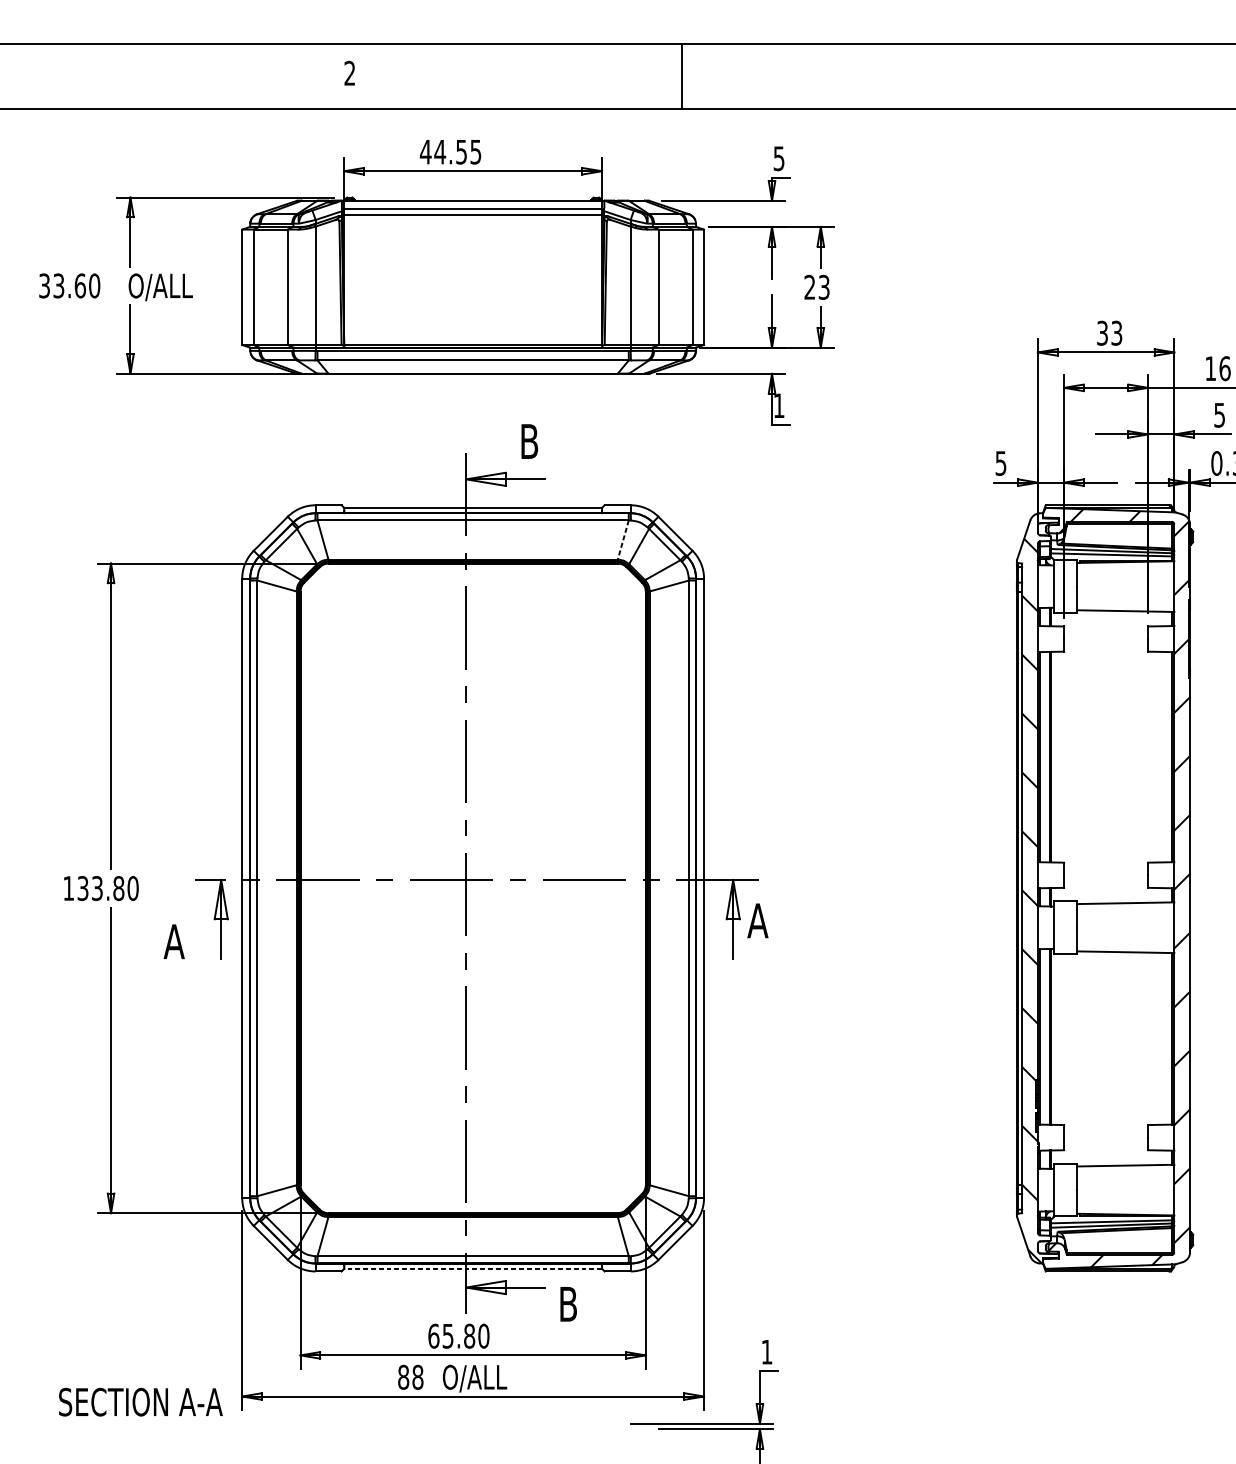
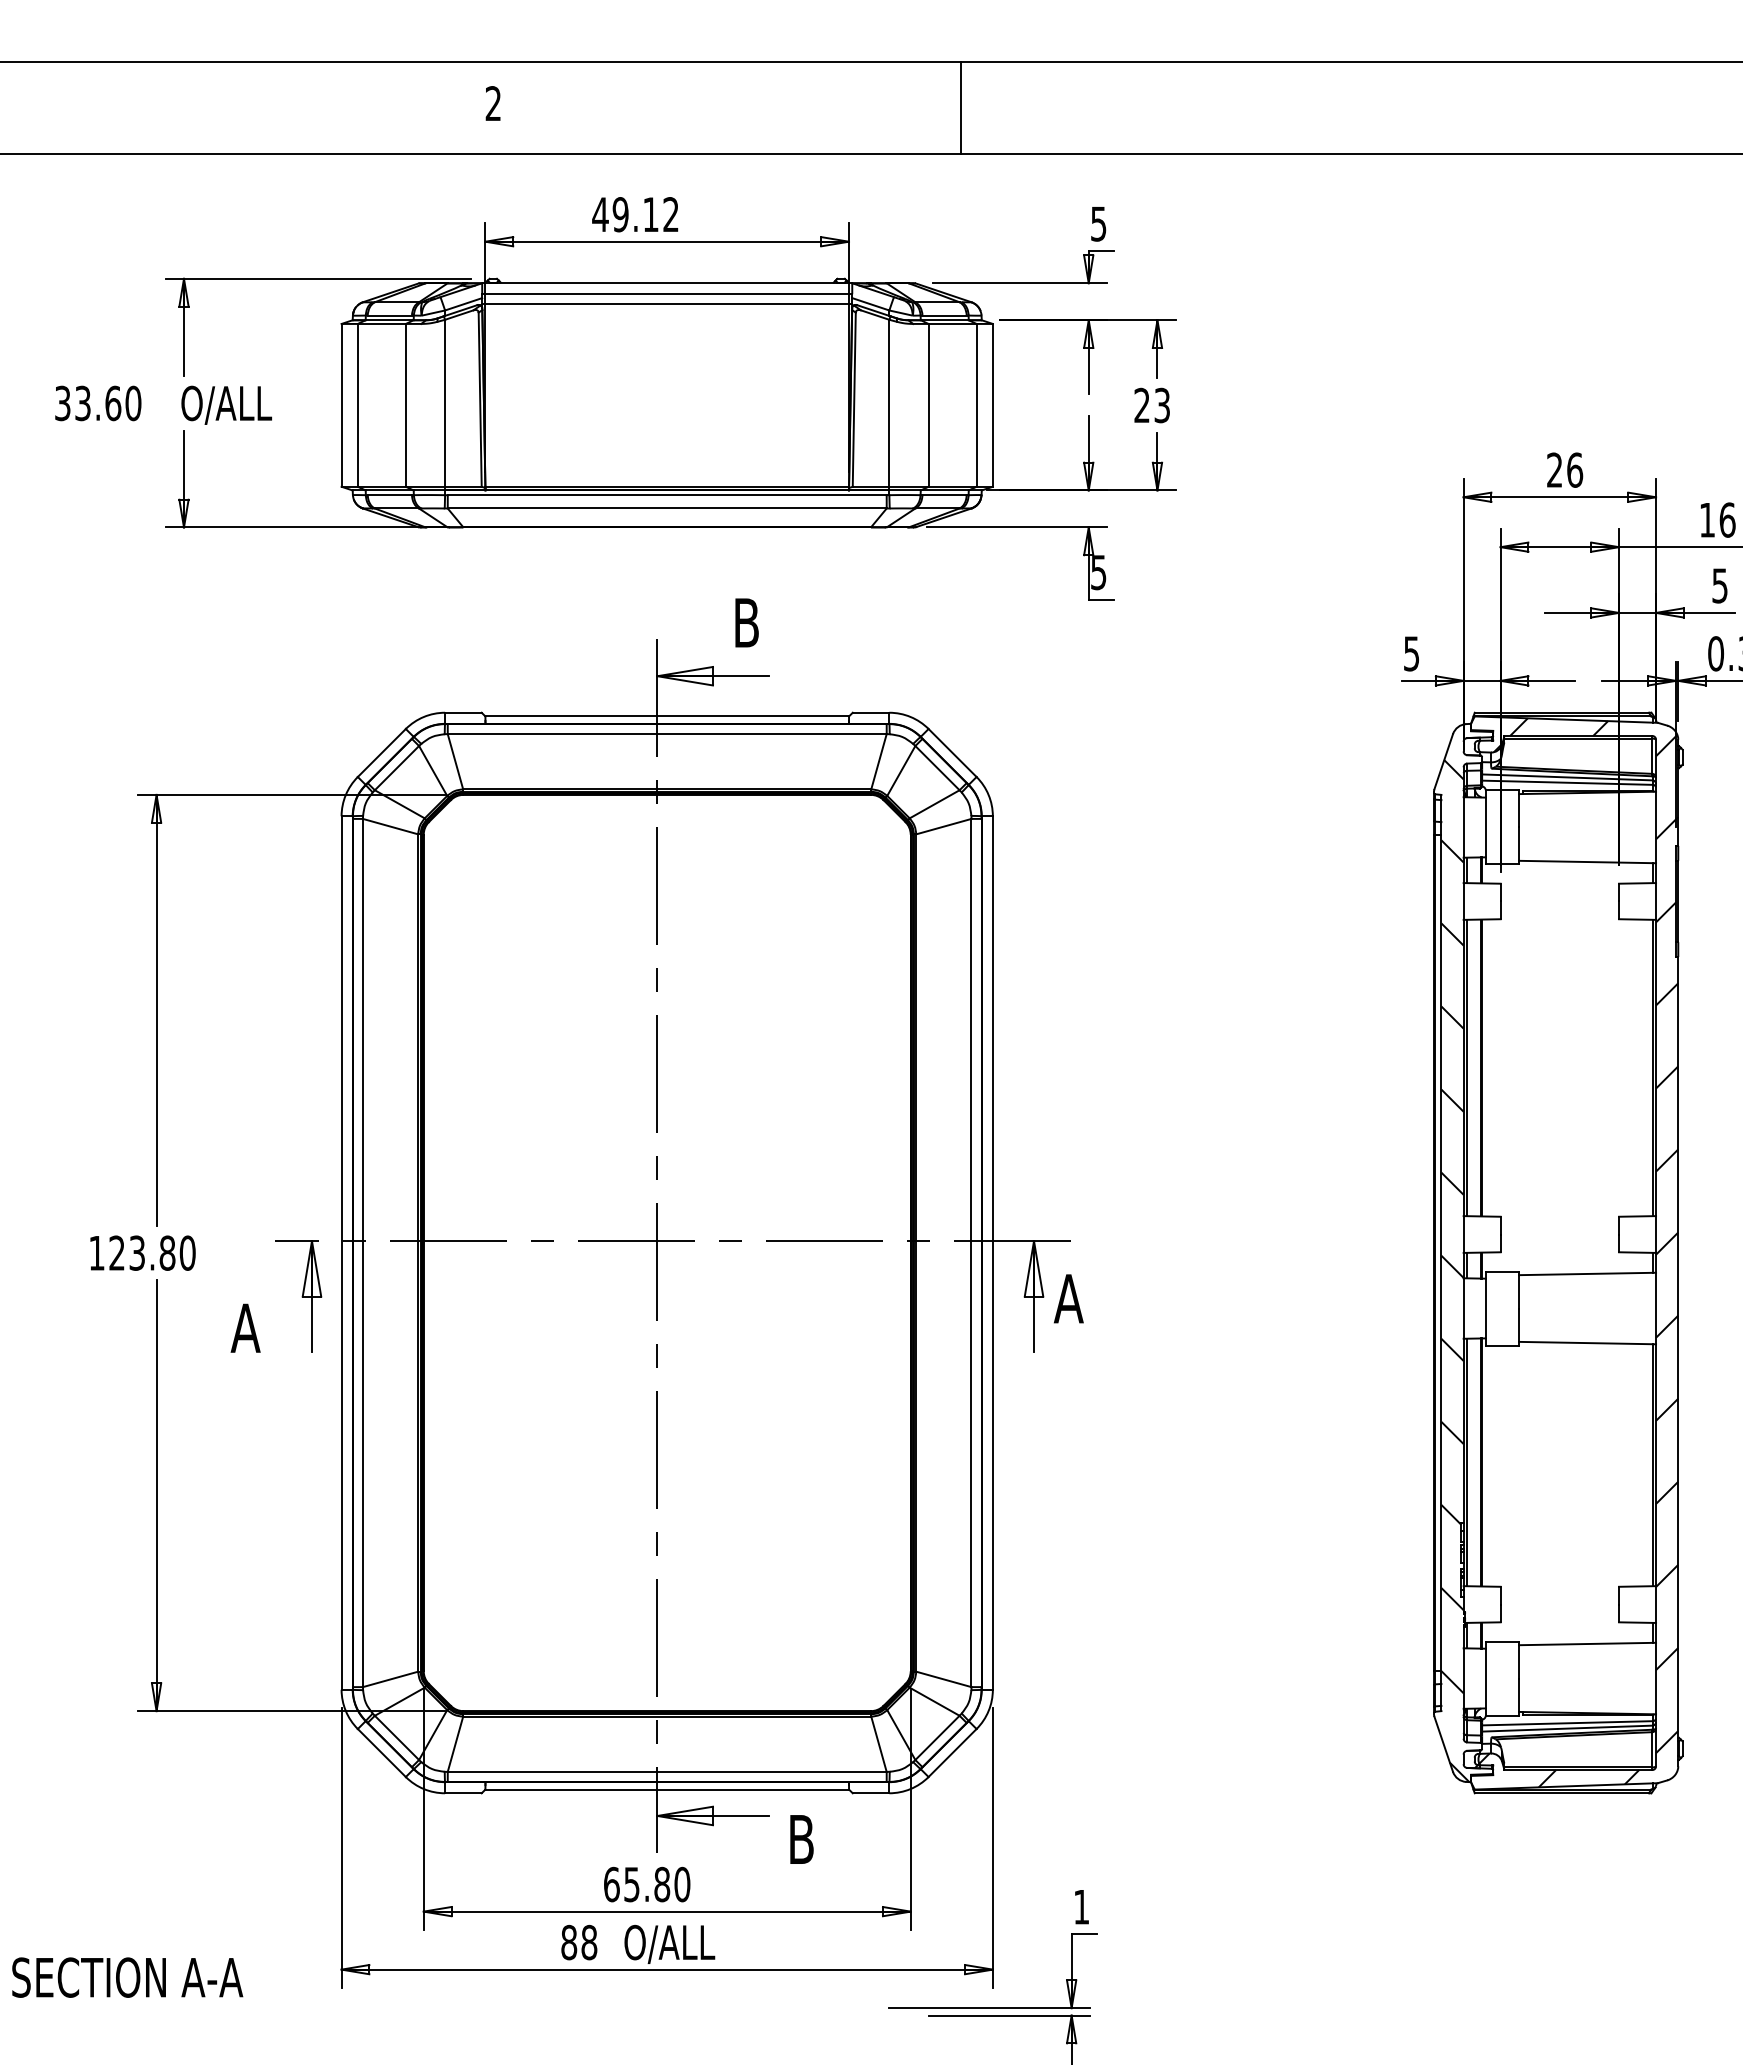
text: (457, 151) -> (645, 214), 44.55 -> 49.12
text: (1110, 332) -> (1565, 469), 33 -> 26
text: (778, 405) -> (1098, 572), 1 -> 5
line: (623, 539) -> (879, 761), dashed -> solid
text: (82, 888) -> (116, 1252), 133.80 -> 123.80
line: (473, 1268) -> (667, 1789), dashed -> solid
text: (140, 1402) -> (127, 1977), moved

